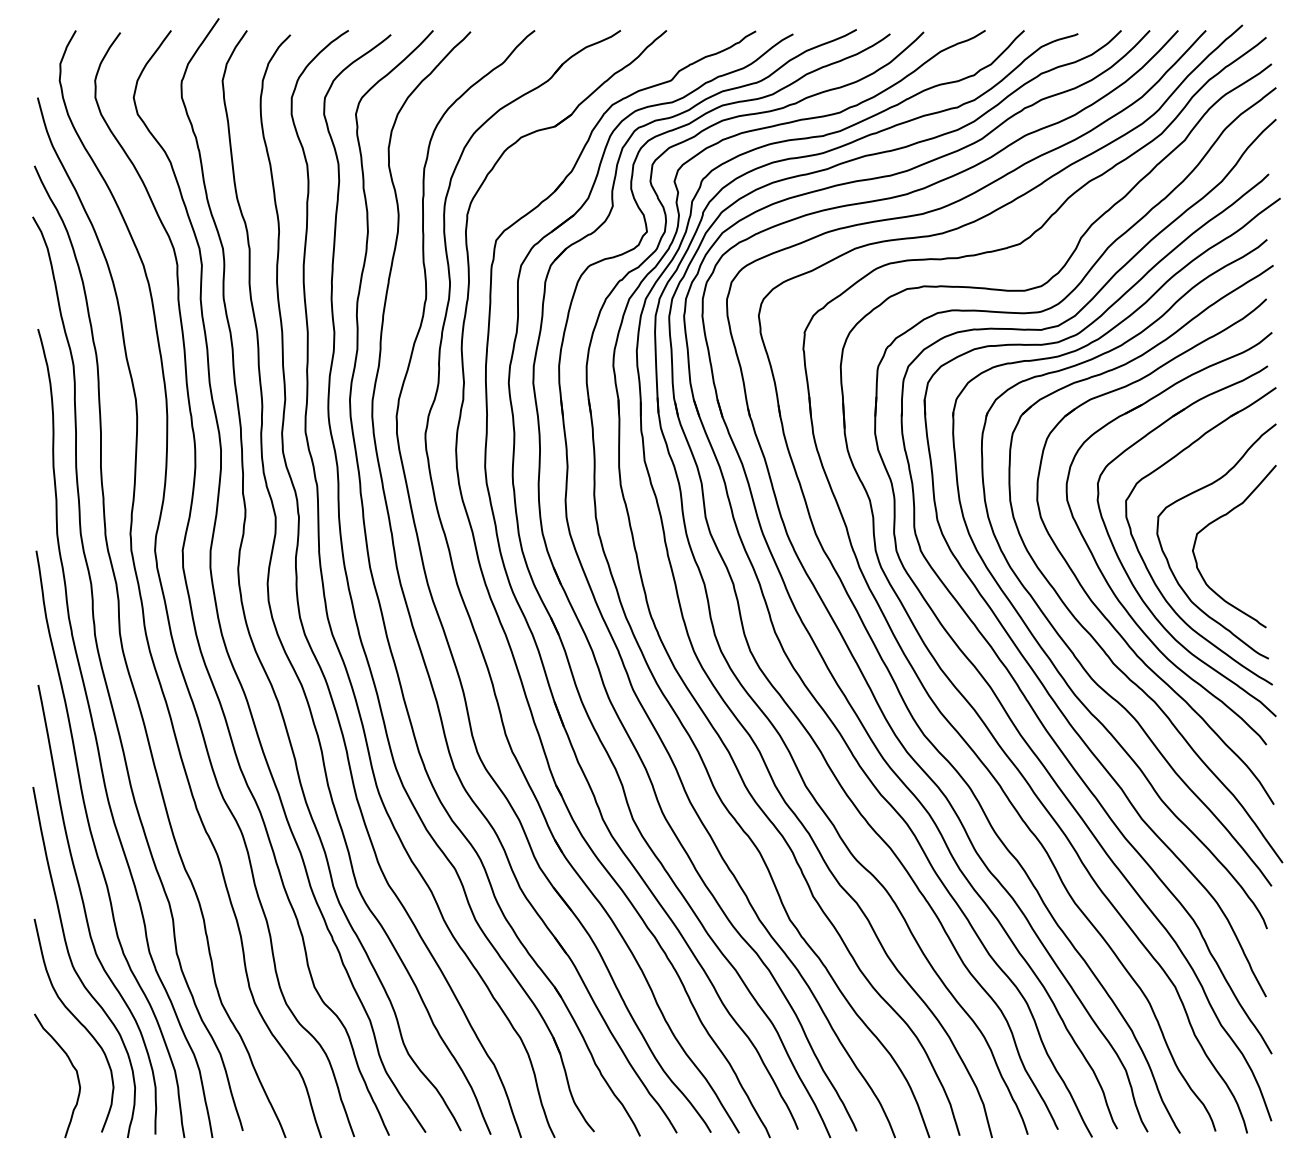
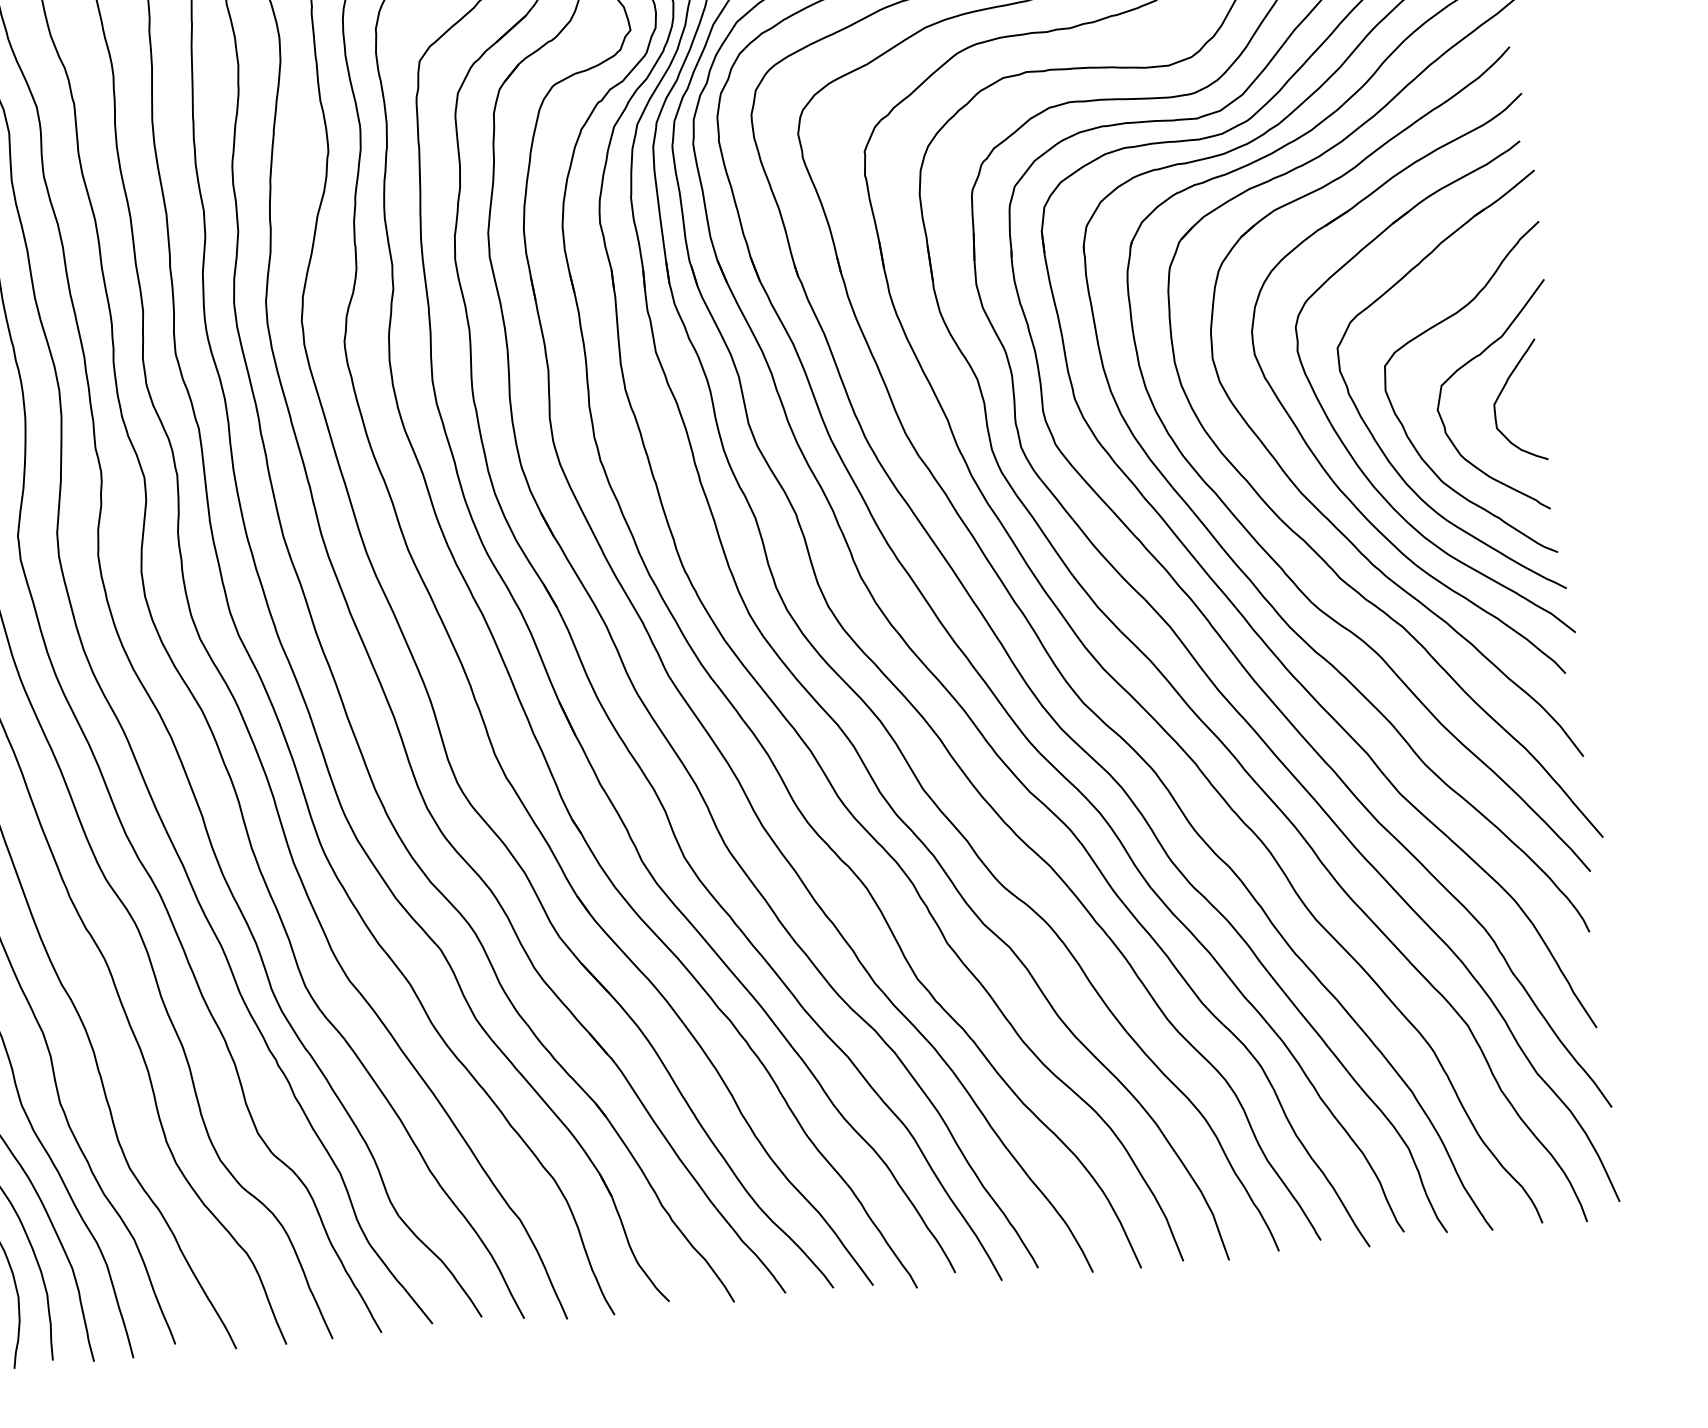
curve: (1241, 540) -> (1504, 389), added

